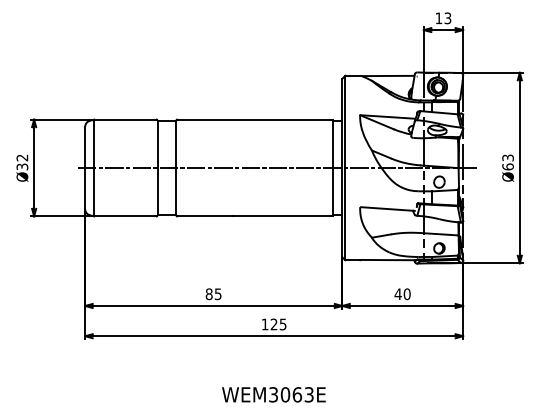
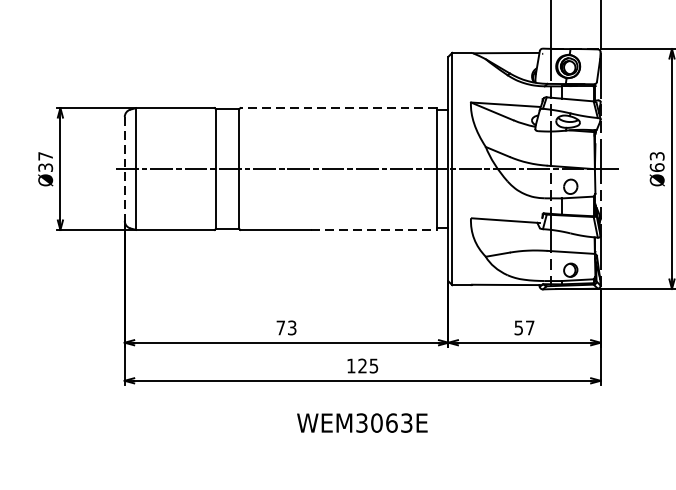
line: (254, 119) -> (337, 107), solid -> dashed
text: (22, 157) -> (45, 155), Ø32 -> Ø37
line: (85, 168) -> (125, 169), solid -> dashed
line: (283, 216) -> (374, 230), solid -> dashed
text: (213, 294) -> (286, 328), 85 -> 73
text: (402, 294) -> (524, 328), 40 -> 57
text: (273, 394) -> (361, 422), moved

